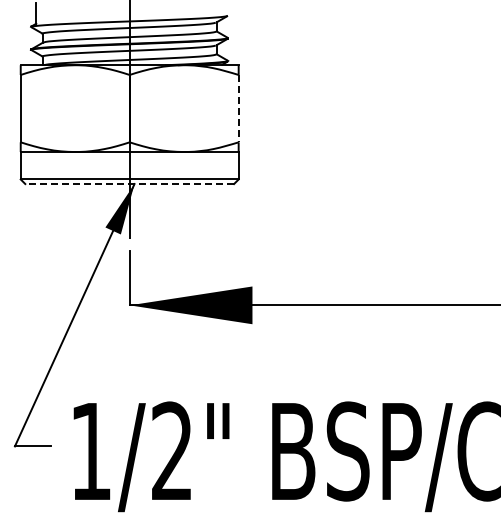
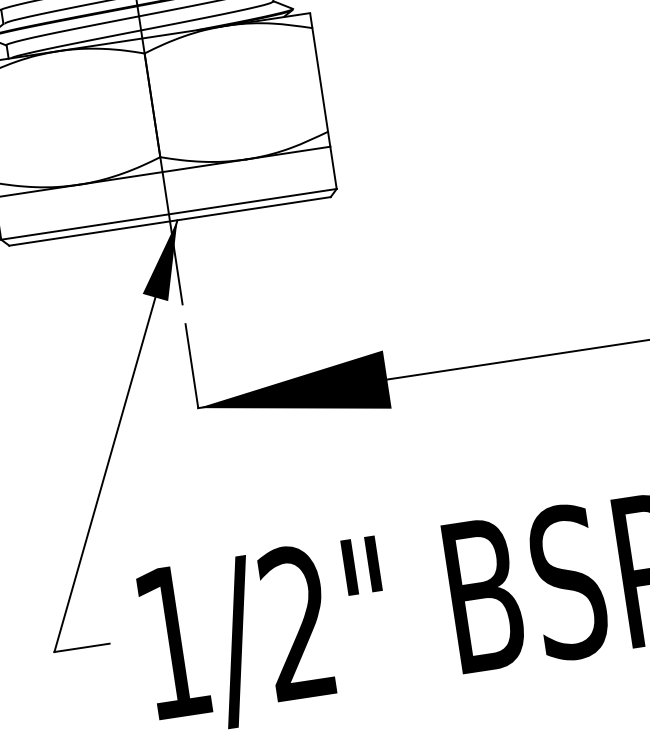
line: (238, 108) -> (319, 79), dashed -> solid
line: (129, 184) -> (169, 222), dashed -> solid

